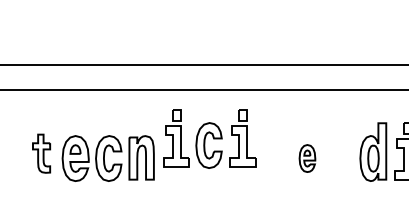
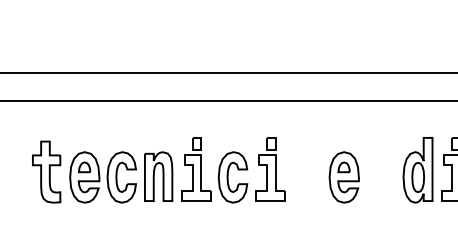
part: (209, 138) -> (233, 169), moved
part: (41, 153) -> (46, 171), size x1.43
part: (307, 158) -> (344, 177), size x1.67

